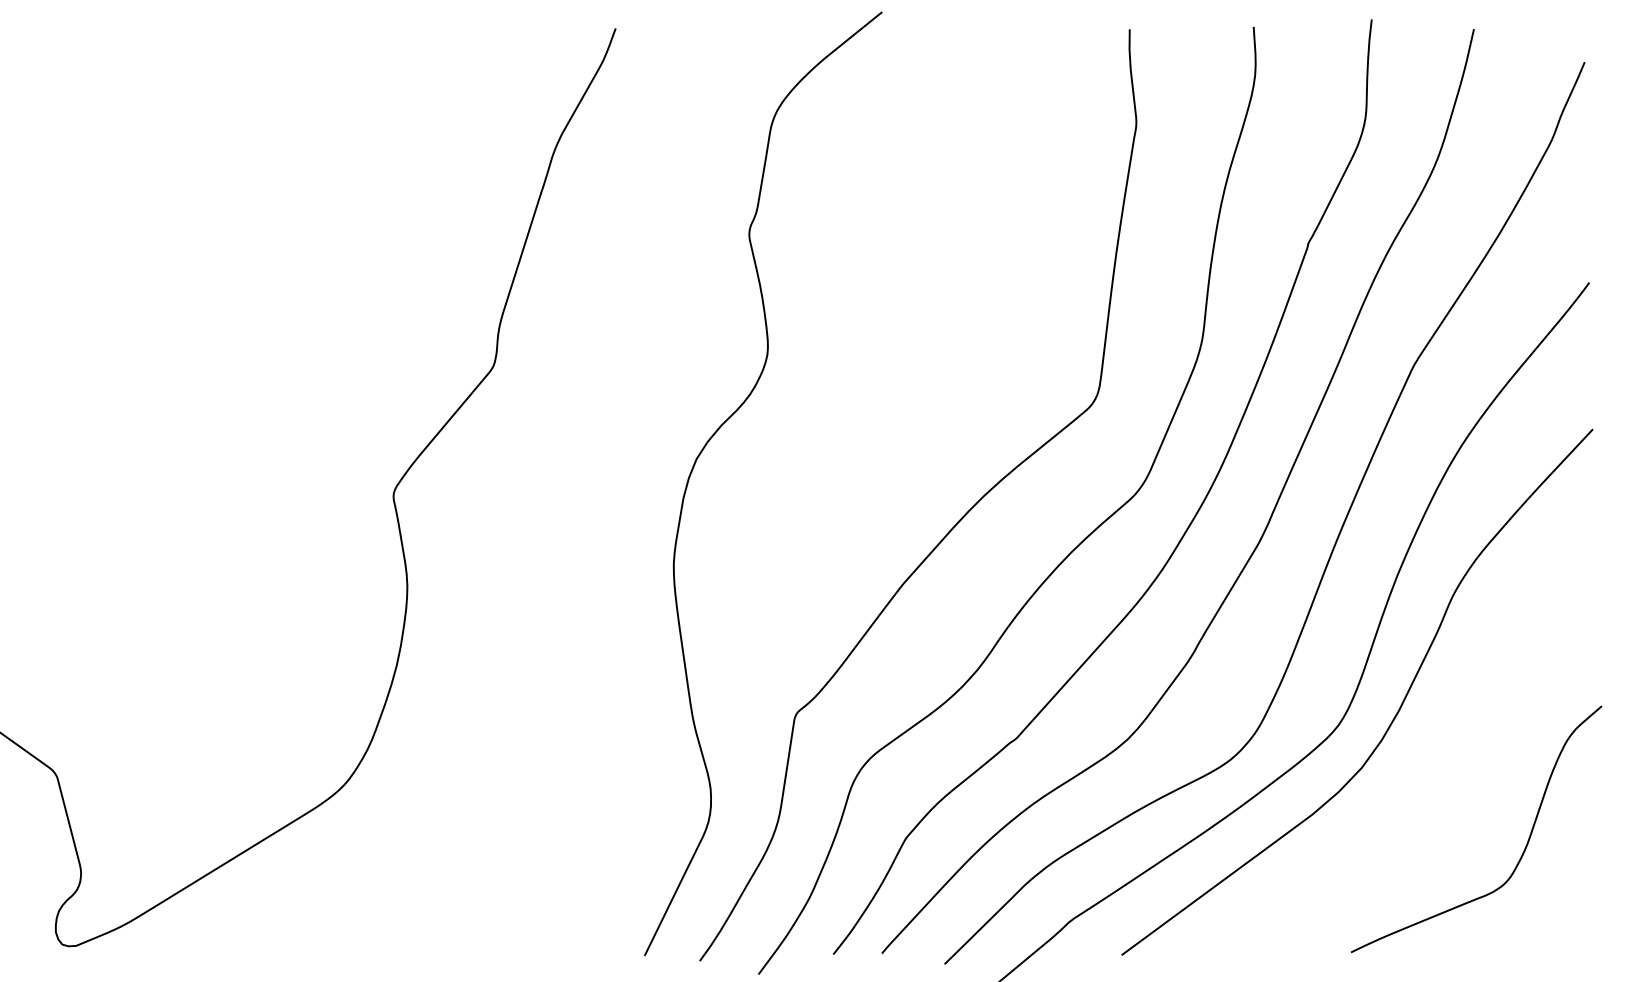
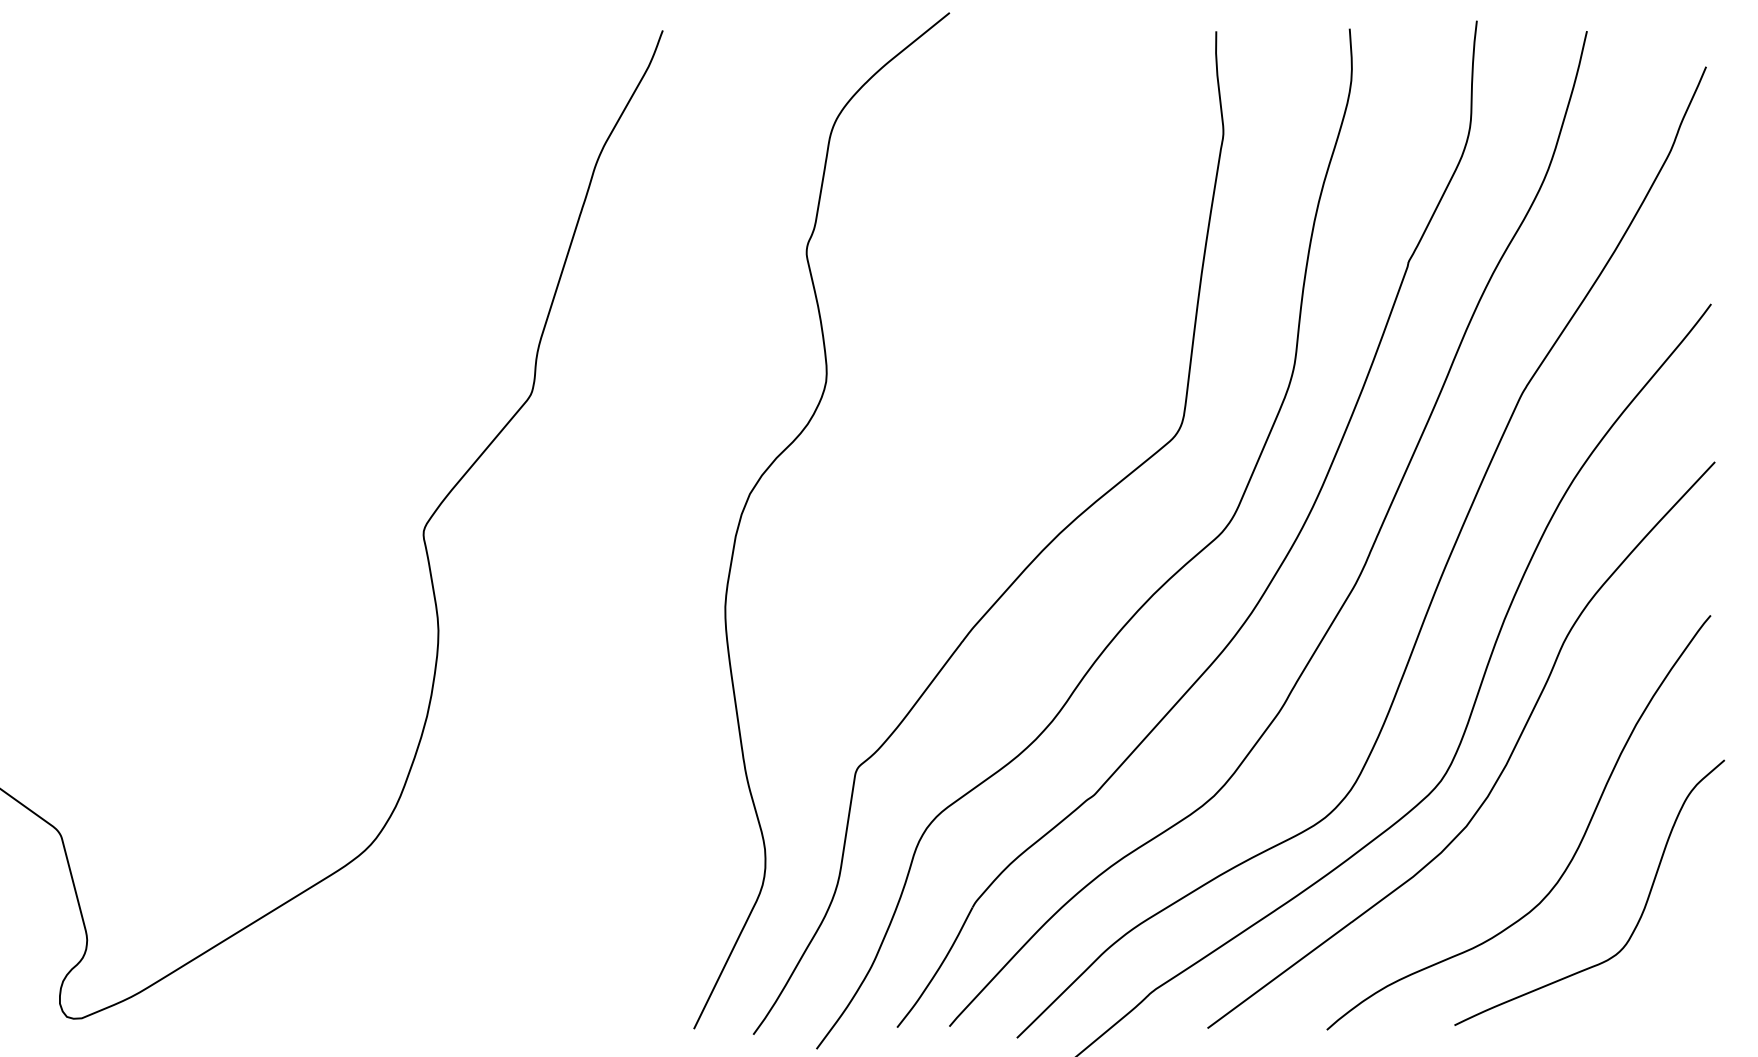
curve: (1463, 790) -> (1575, 850), added

